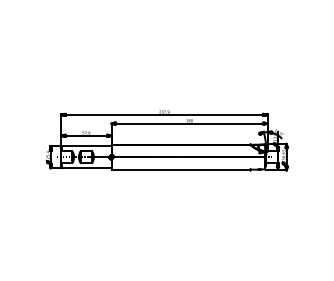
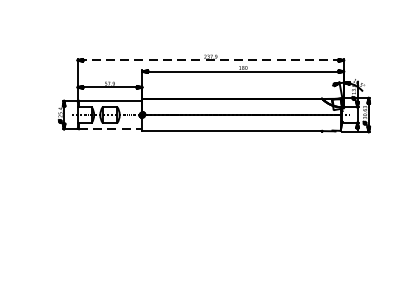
line: (164, 114) -> (210, 59), solid -> dashed
line: (86, 168) -> (110, 129), solid -> dashed

